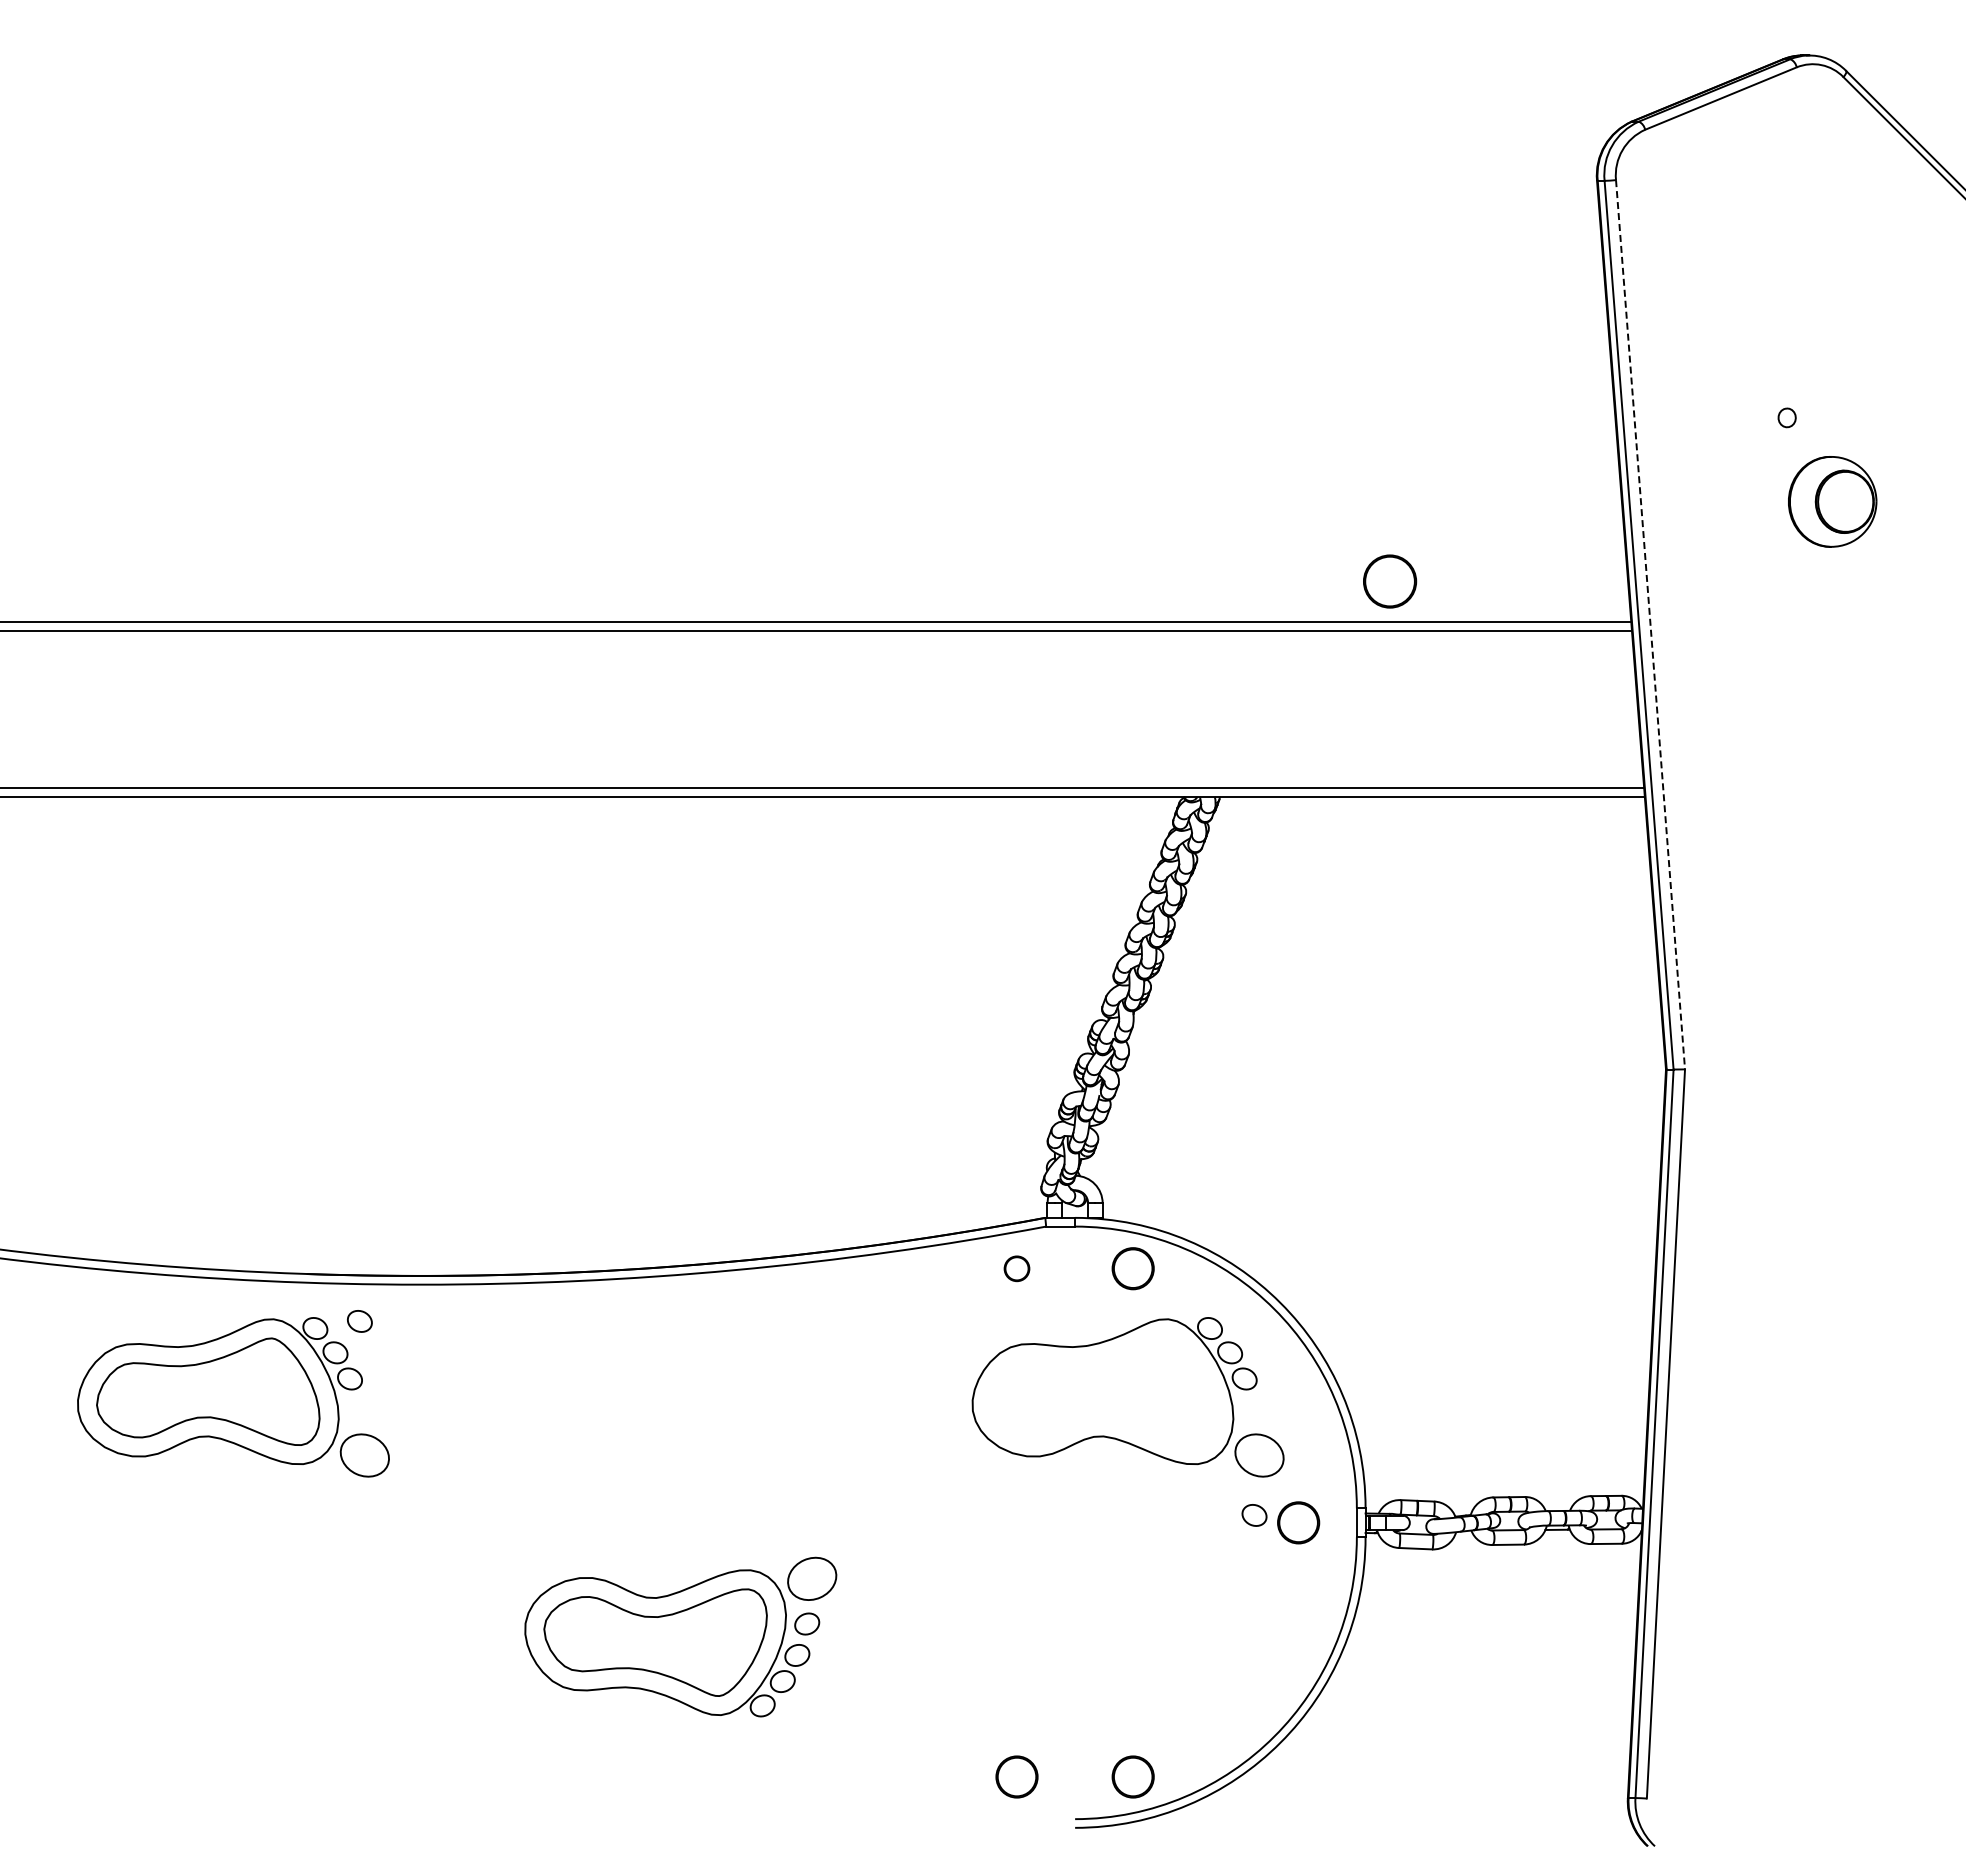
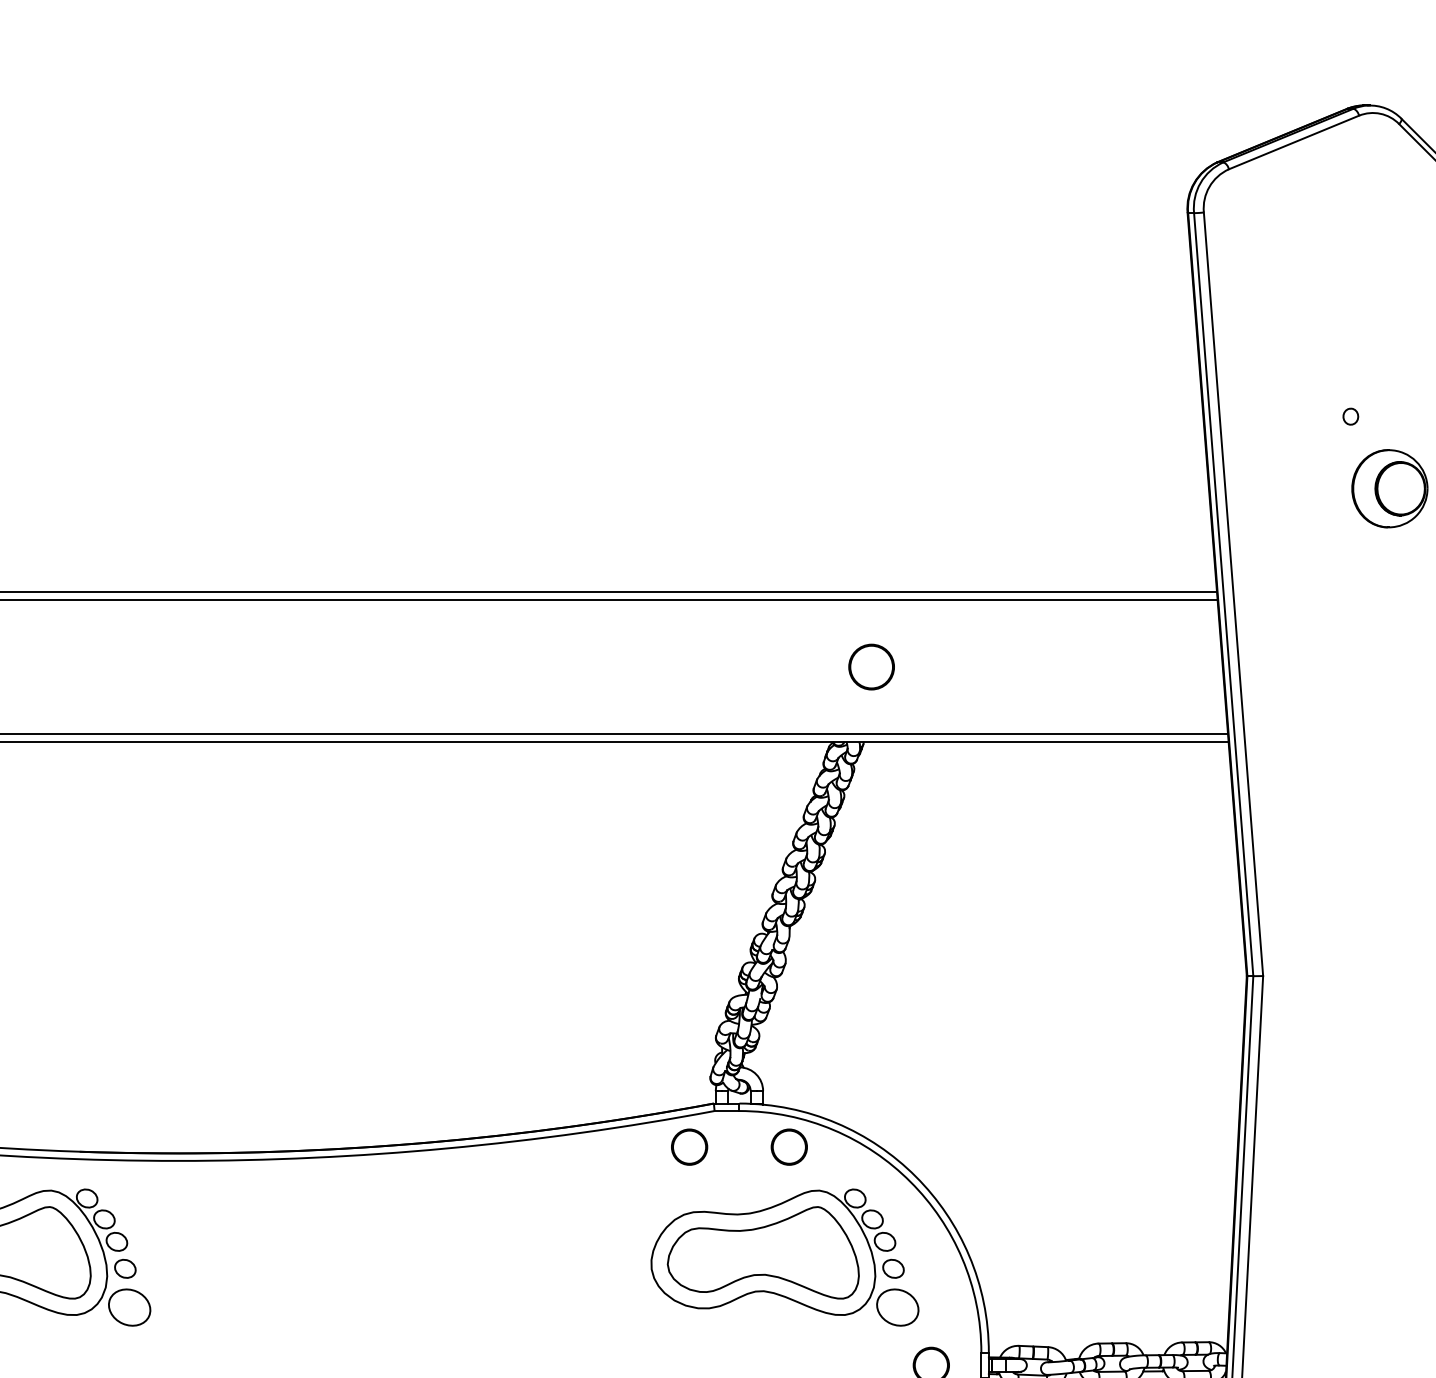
part: (1390, 581) -> (872, 667), moved
line: (1650, 624) -> (1233, 594), dashed -> solid
part: (1016, 1268) -> (689, 1147), size x1.67
part: (359, 1321) -> (125, 1268), moved
part: (1102, 1391) -> (762, 1252), added
part: (1254, 1515) -> (893, 1268), moved

